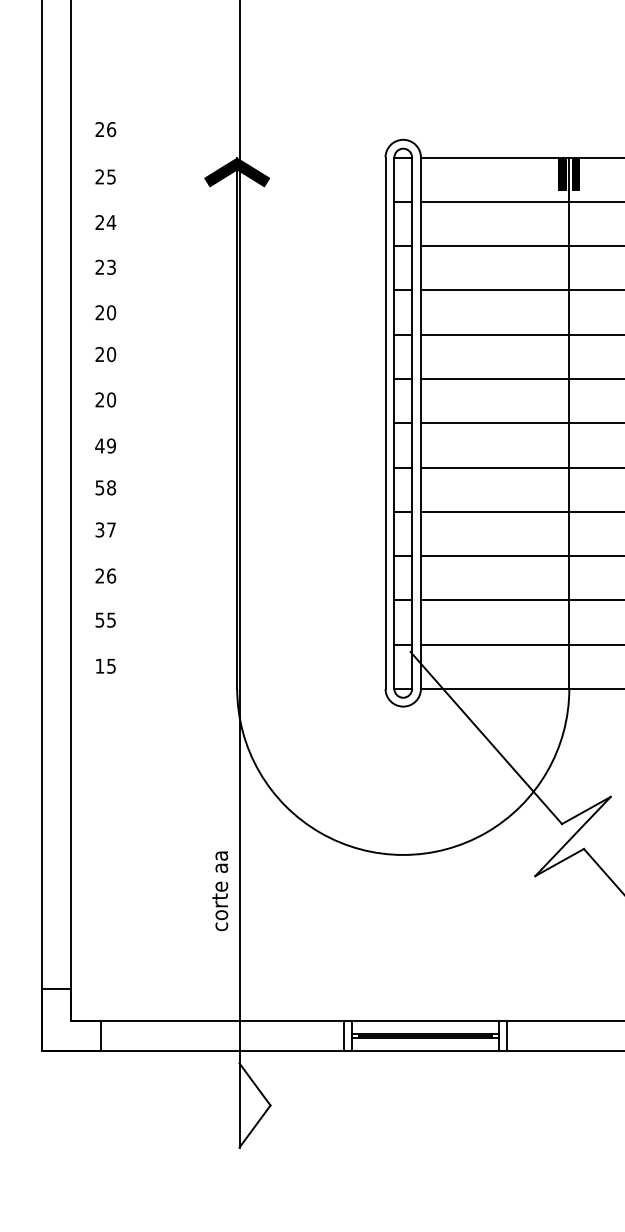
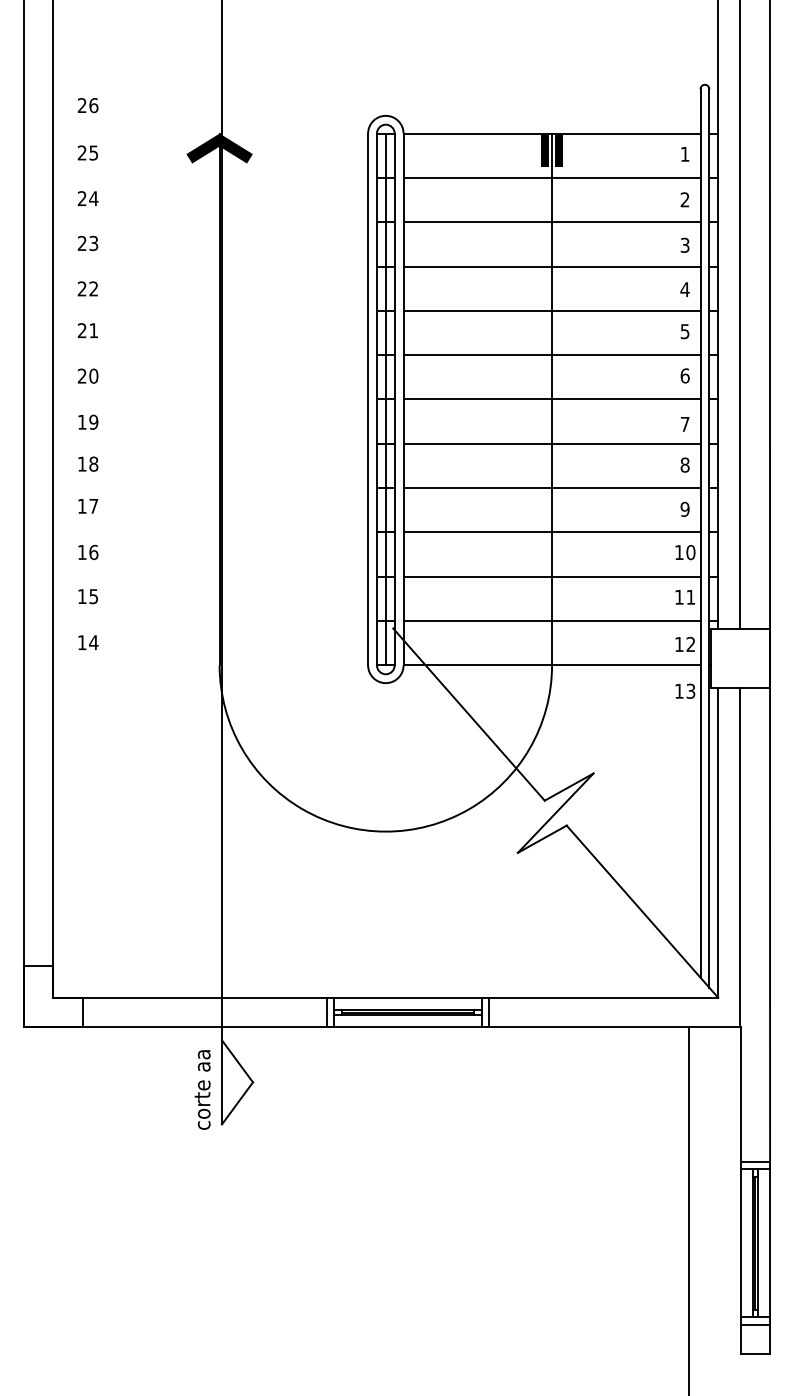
text: (111, 312) -> (93, 288), 20 -> 22
text: (111, 354) -> (93, 330), 20 -> 21
line: (402, 423) -> (385, 399), added
text: (99, 446) -> (81, 422), 49 -> 19
text: (99, 487) -> (81, 463), 58 -> 18
text: (99, 529) -> (81, 505), 37 -> 17
text: (99, 575) -> (81, 551), 26 -> 16
text: (99, 620) -> (81, 596), 55 -> 15
text: (111, 666) -> (93, 642), 15 -> 14
text: (220, 890) -> (202, 1089), moved

